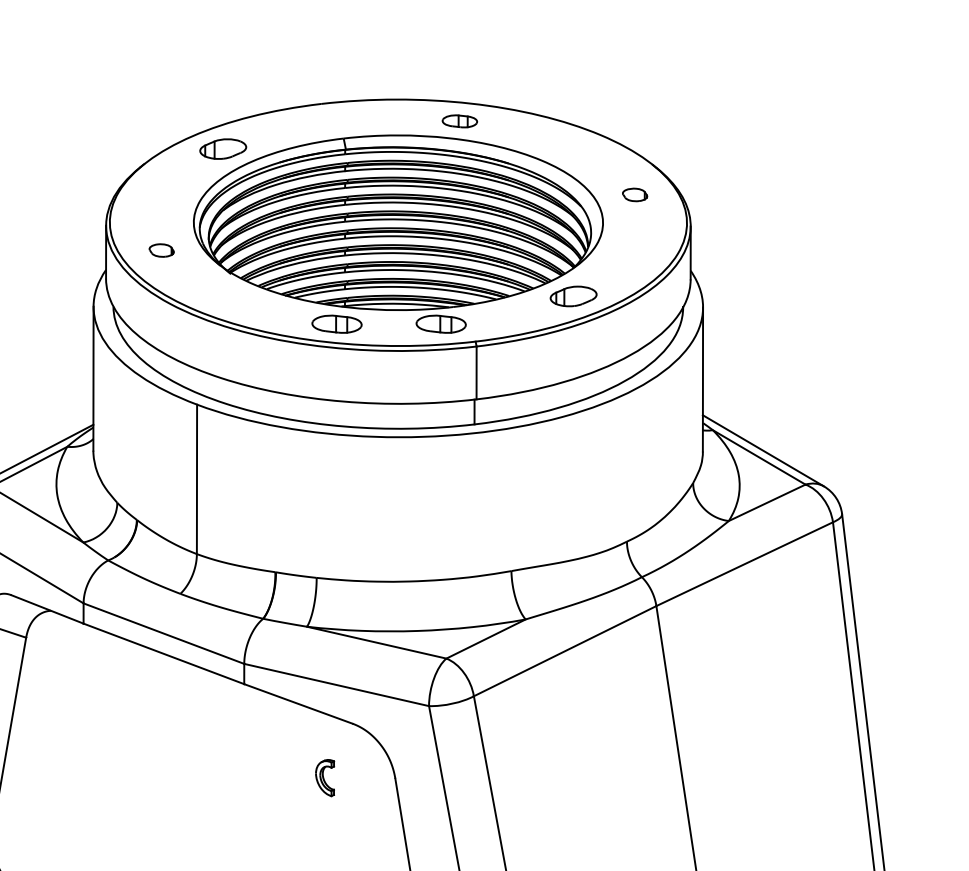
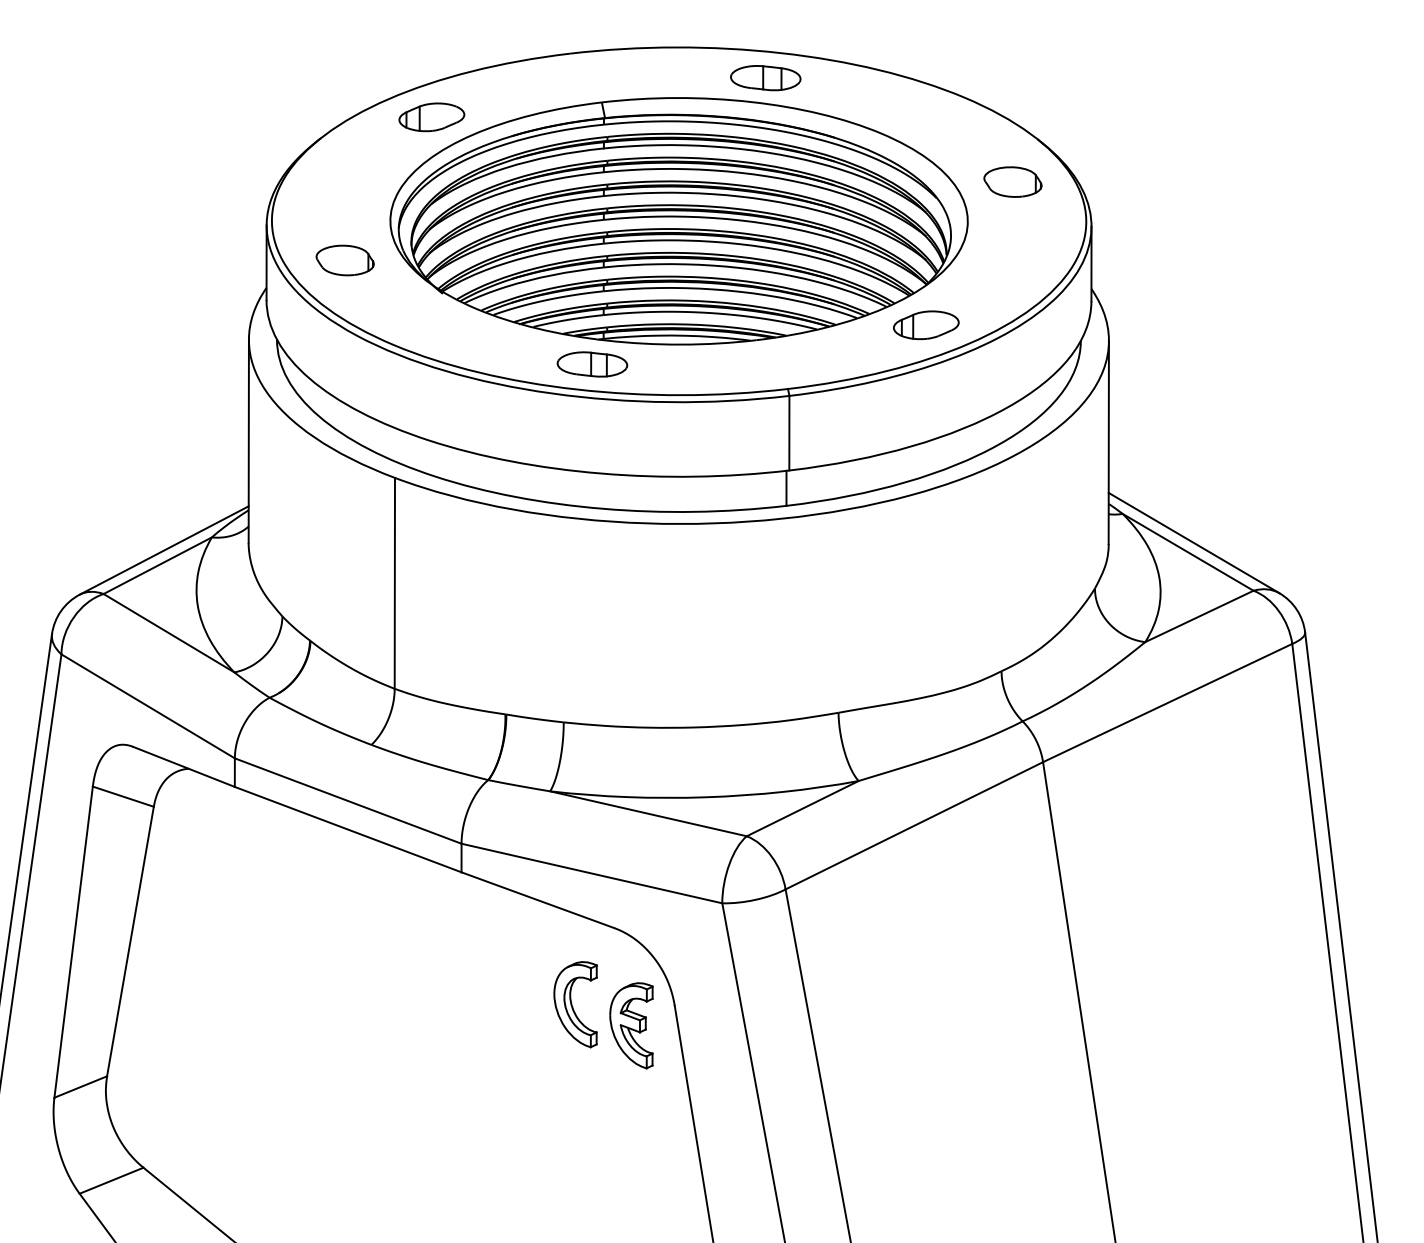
part: (459, 121) -> (765, 78), size x1.43
part: (634, 194) -> (1012, 181), size x1.67
part: (161, 250) -> (344, 260), size x1.67
part: (441, 324) -> (739, 364), removed
part: (325, 777) -> (575, 1004), size x1.67
part: (364, 792) -> (631, 1025), added

